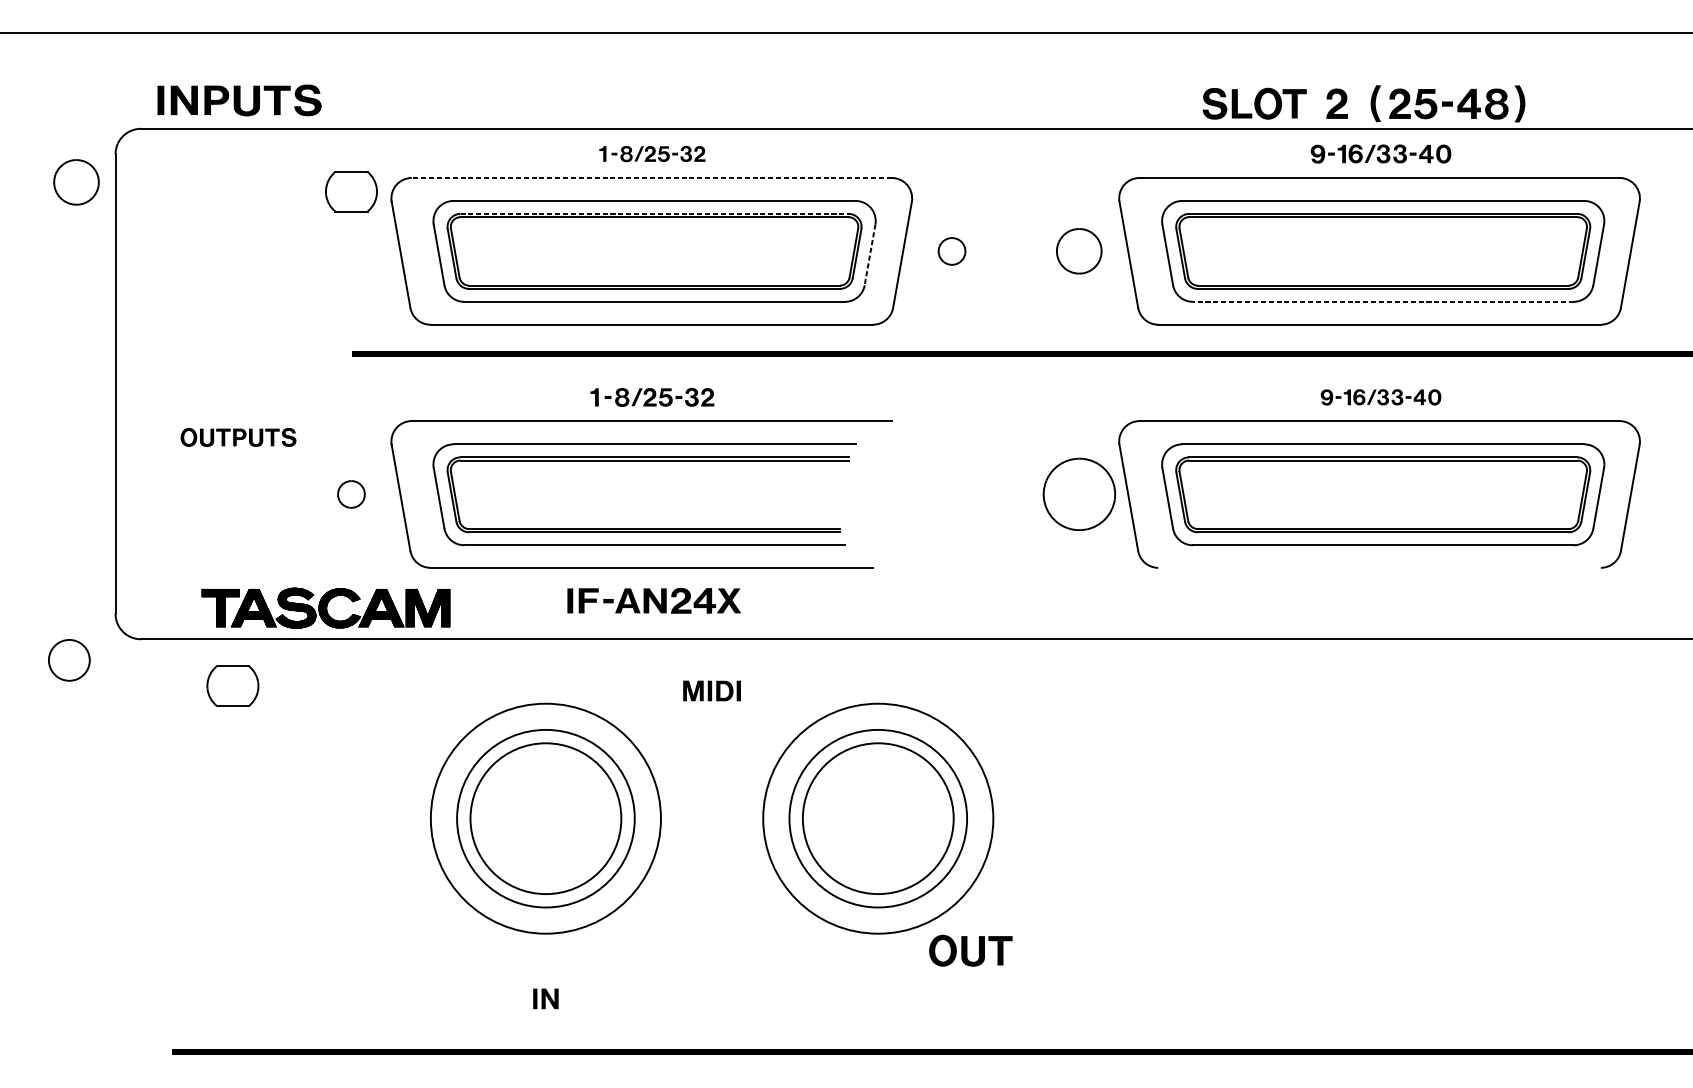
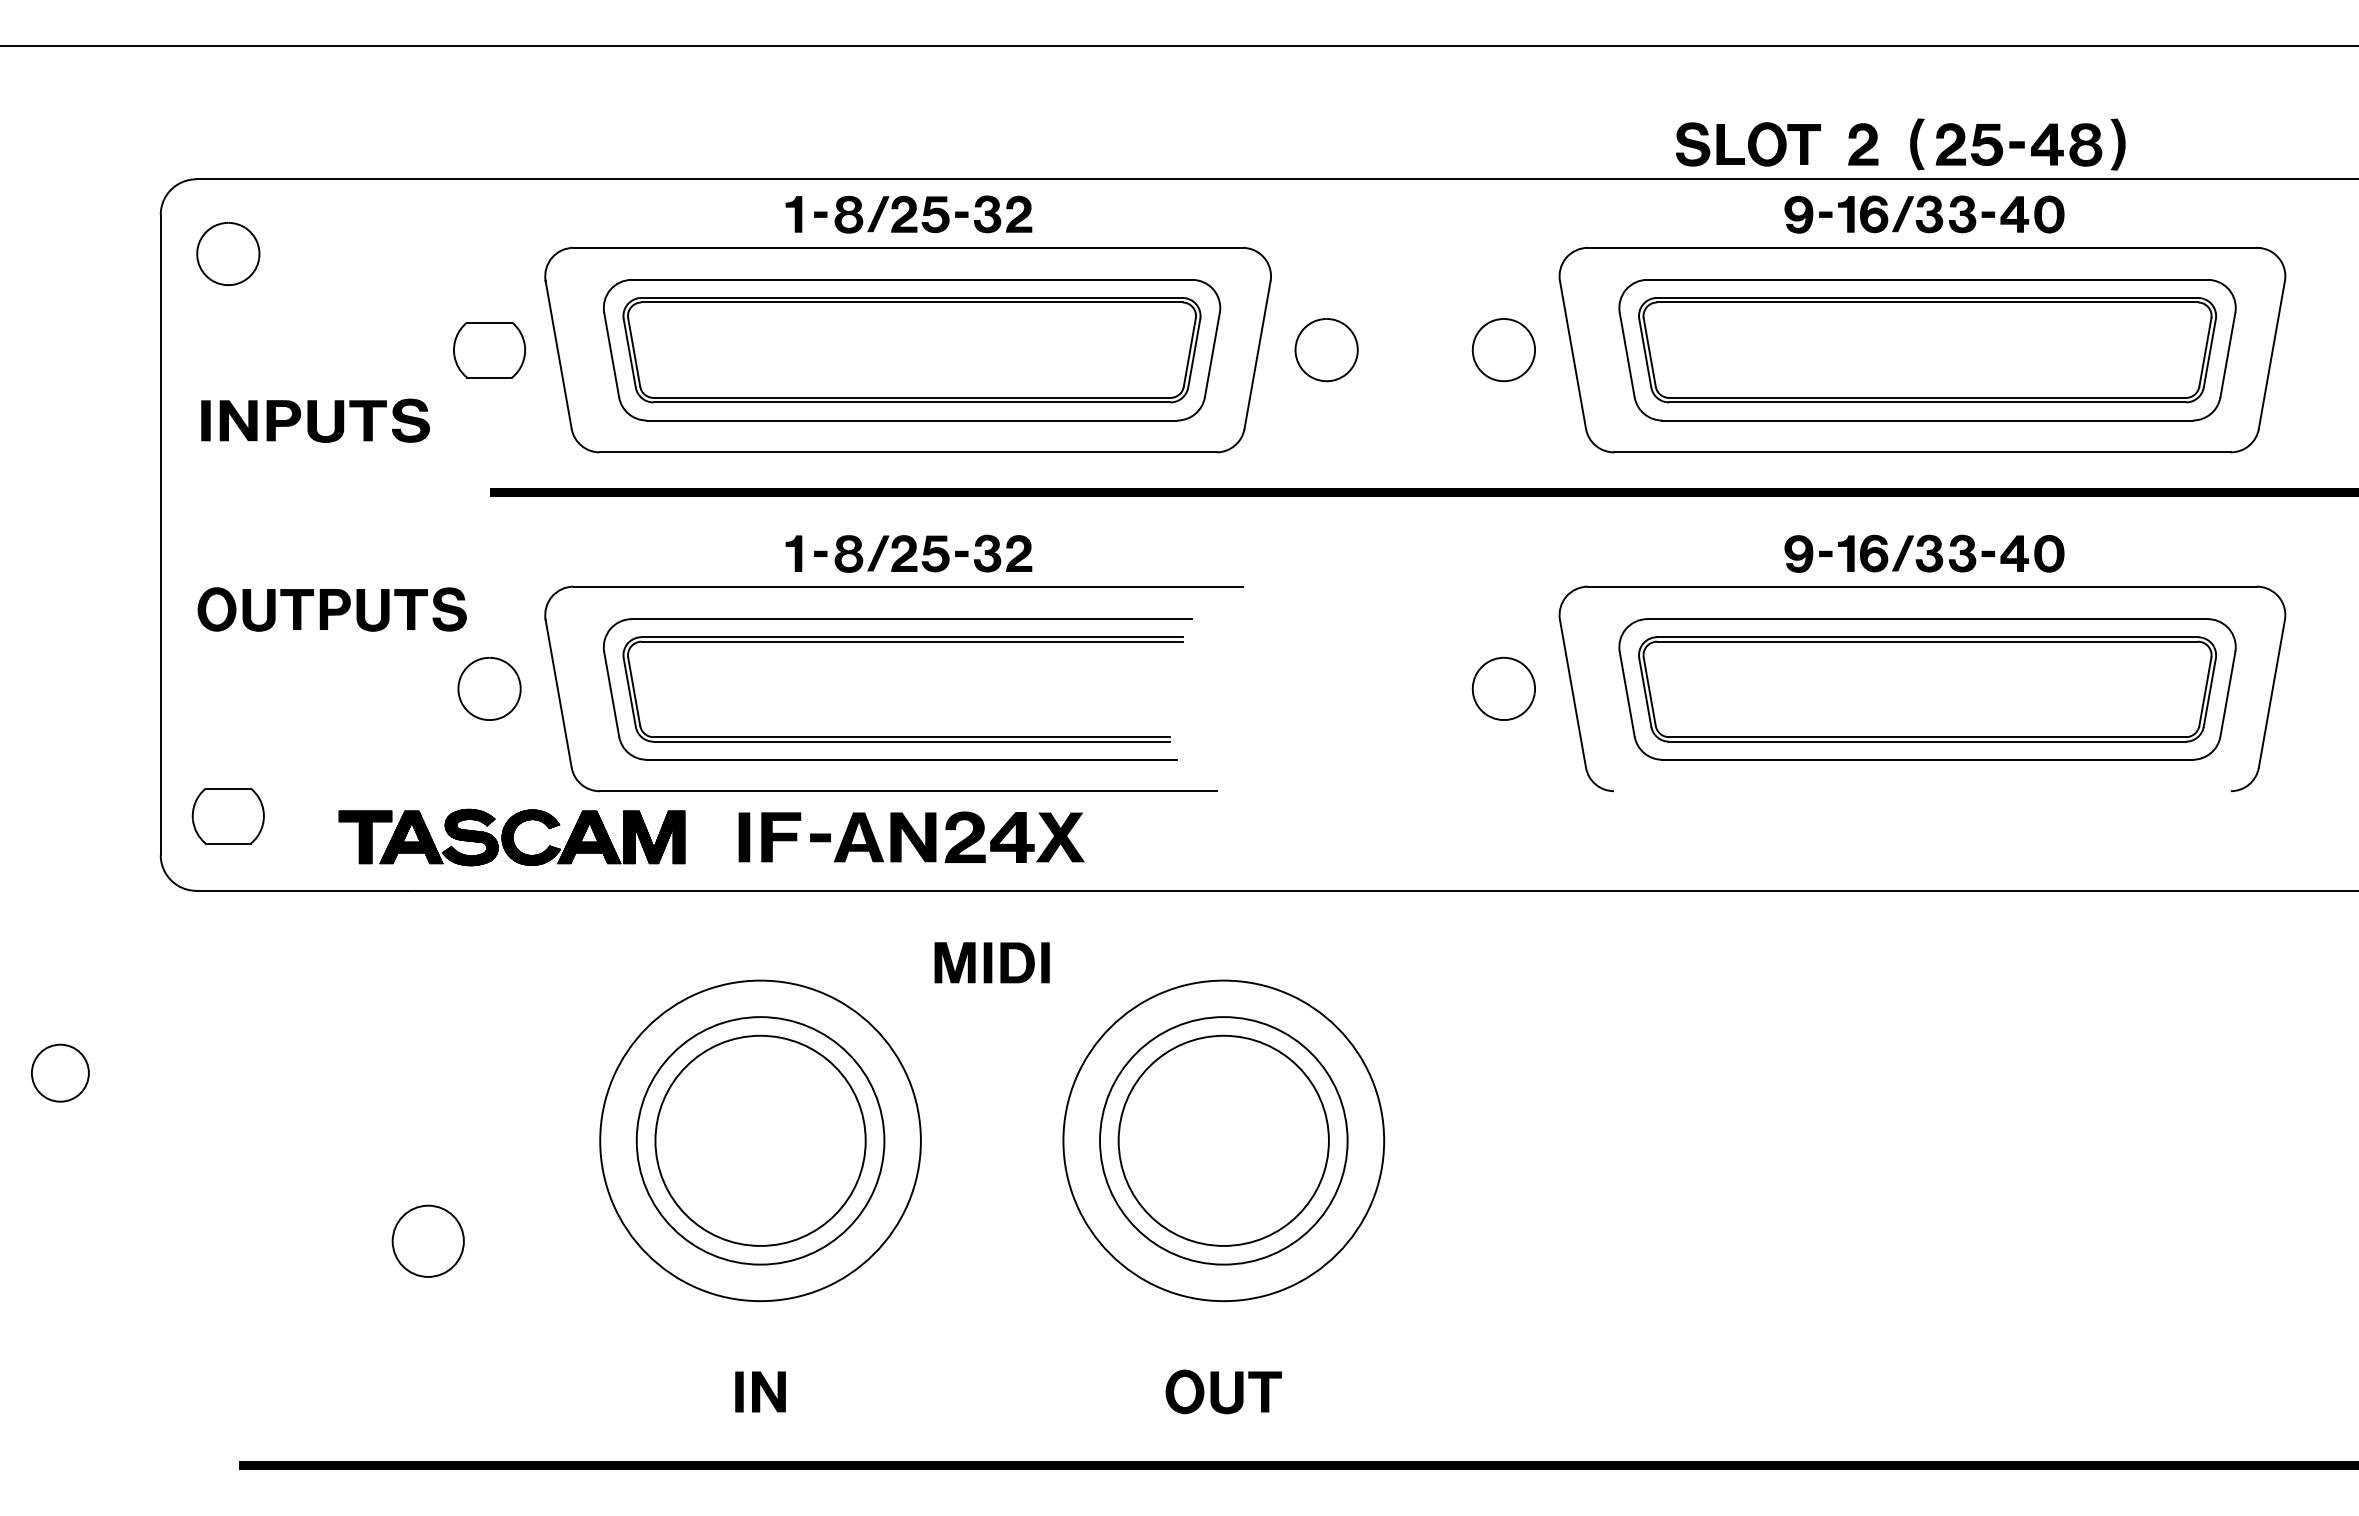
part: (239, 100) -> (315, 420), moved
part: (652, 154) -> (908, 214), size x1.67
part: (1381, 154) -> (1924, 214), size x1.43
line: (651, 177) -> (907, 247), dashed -> solid
part: (76, 182) -> (228, 253), moved
part: (351, 192) -> (489, 350), moved
line: (654, 213) -> (912, 297), dashed -> solid
part: (951, 251) -> (1326, 350), size x1.67
line: (870, 255) -> (1212, 355), dashed -> solid
line: (1383, 301) -> (1927, 420), dashed -> solid
part: (652, 397) -> (908, 553), size x1.43
part: (1381, 397) -> (1924, 553), size x1.67
part: (238, 437) -> (331, 609), size x1.67
part: (351, 494) -> (489, 688), size x1.67
part: (1078, 494) -> (1503, 688), size x0.62
part: (654, 600) -> (911, 836), size x1.43
part: (325, 608) -> (511, 837), moved
part: (69, 659) -> (60, 1072), moved
part: (232, 686) -> (227, 816), moved
part: (711, 690) -> (991, 962), size x1.43
part: (306, 890) -> (427, 1240), added
part: (970, 950) -> (1223, 1391), moved
part: (545, 998) -> (760, 1391), size x1.43

